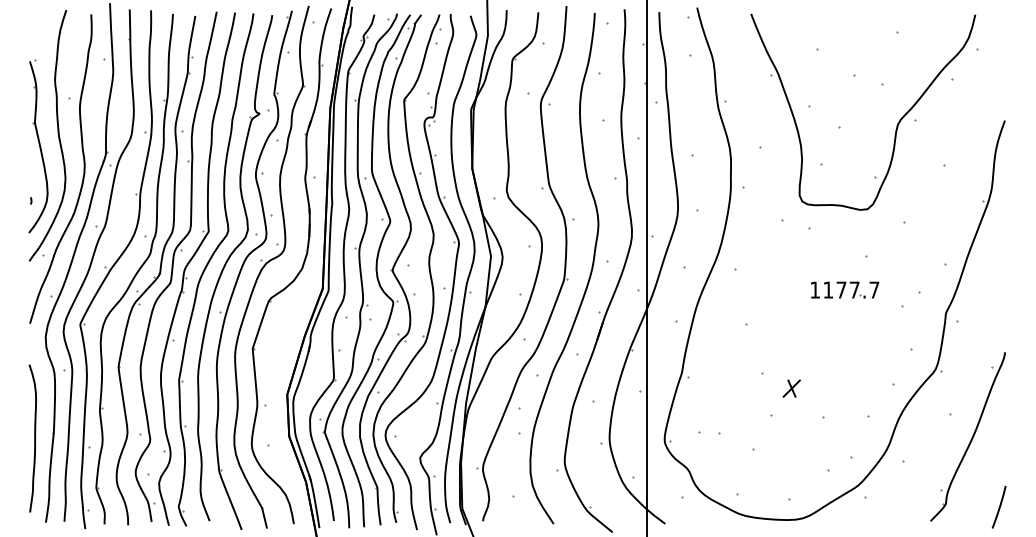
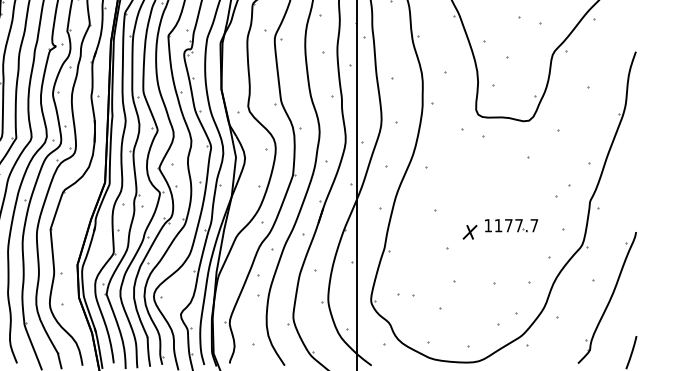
part: (845, 289) -> (511, 225), moved
part: (791, 388) -> (469, 232), moved

